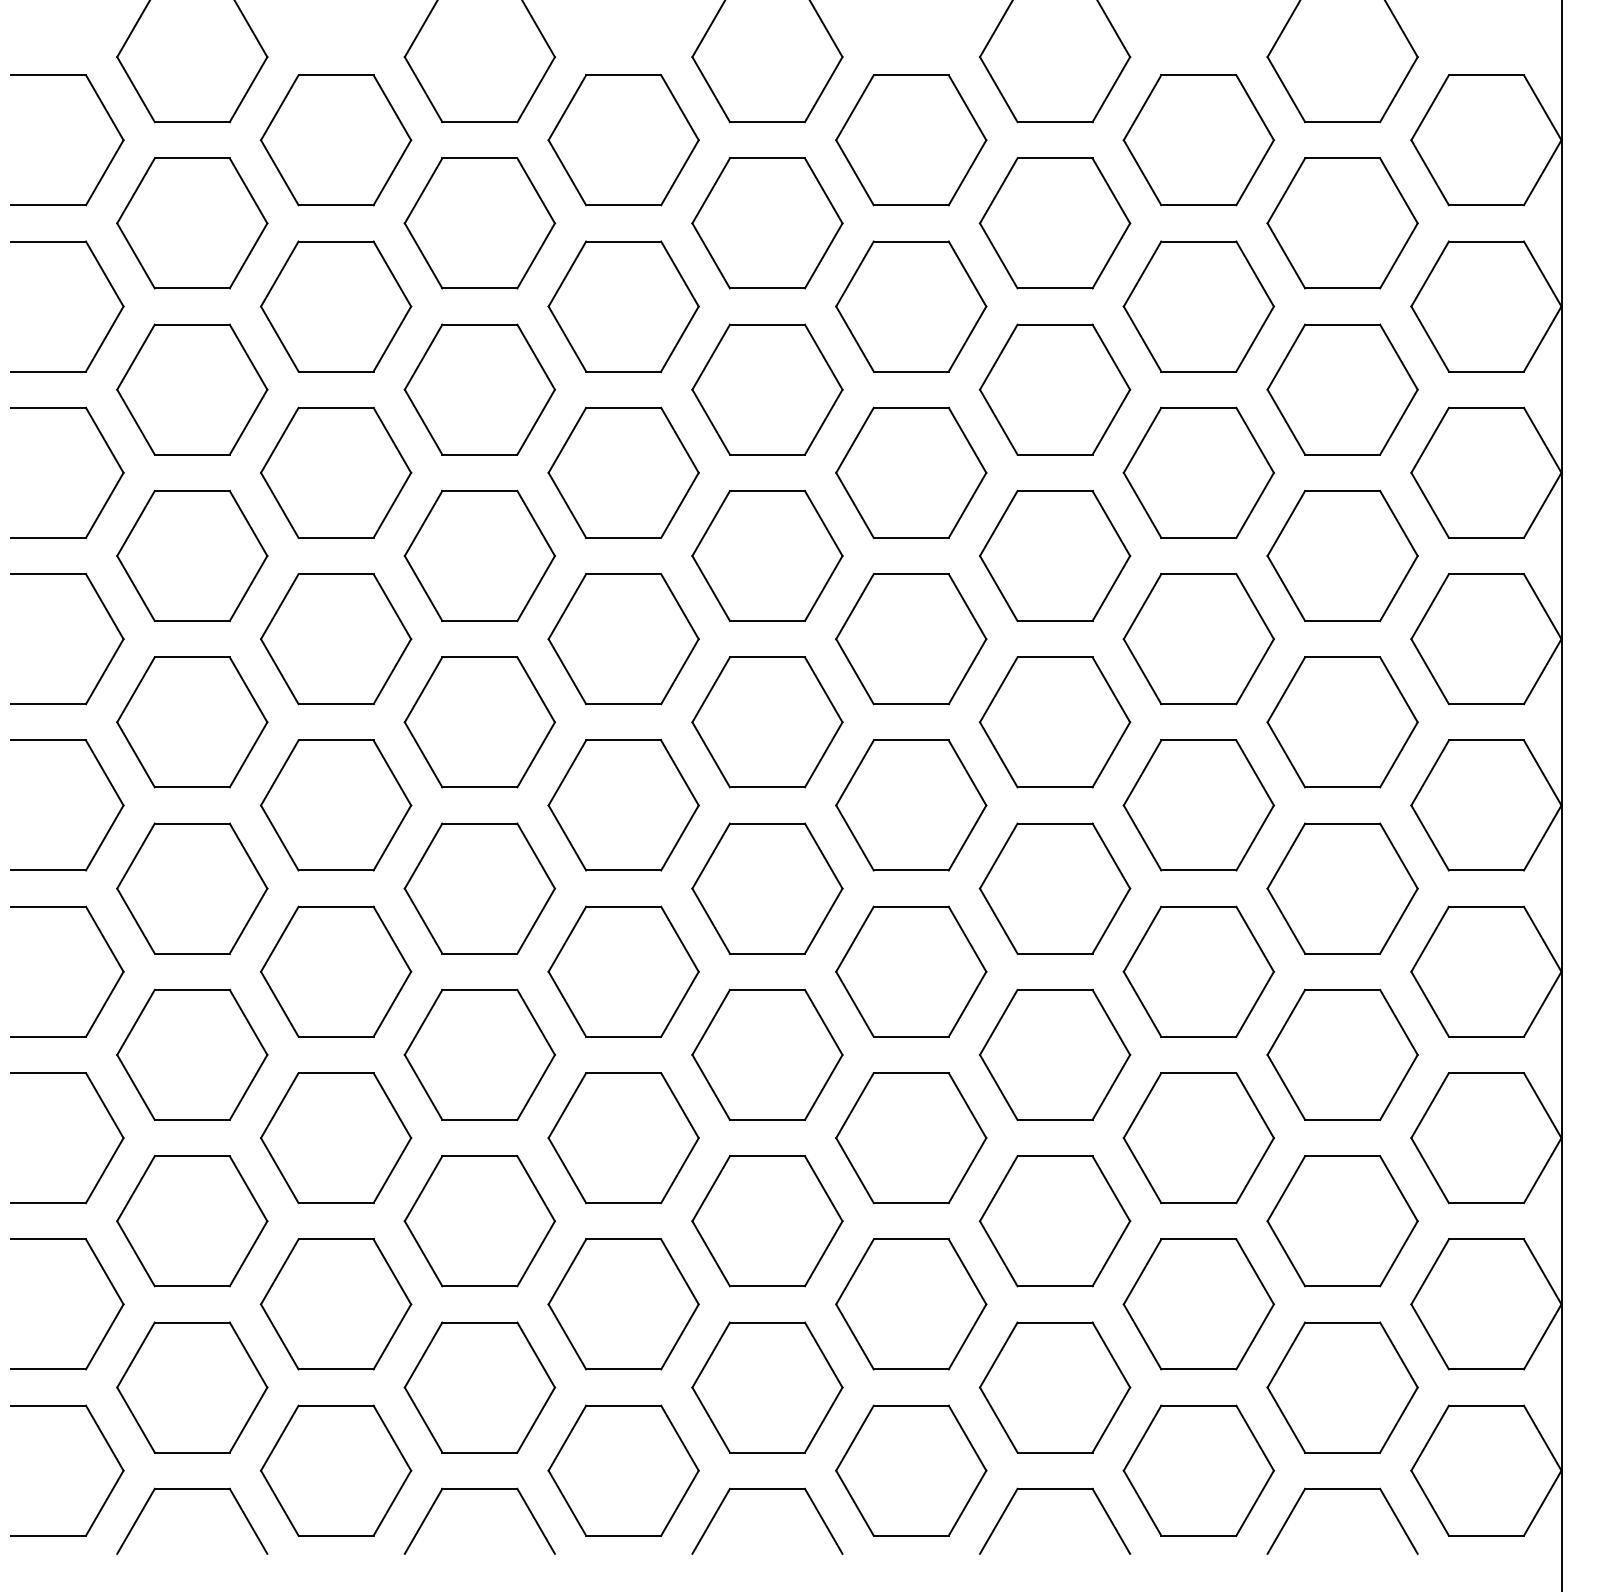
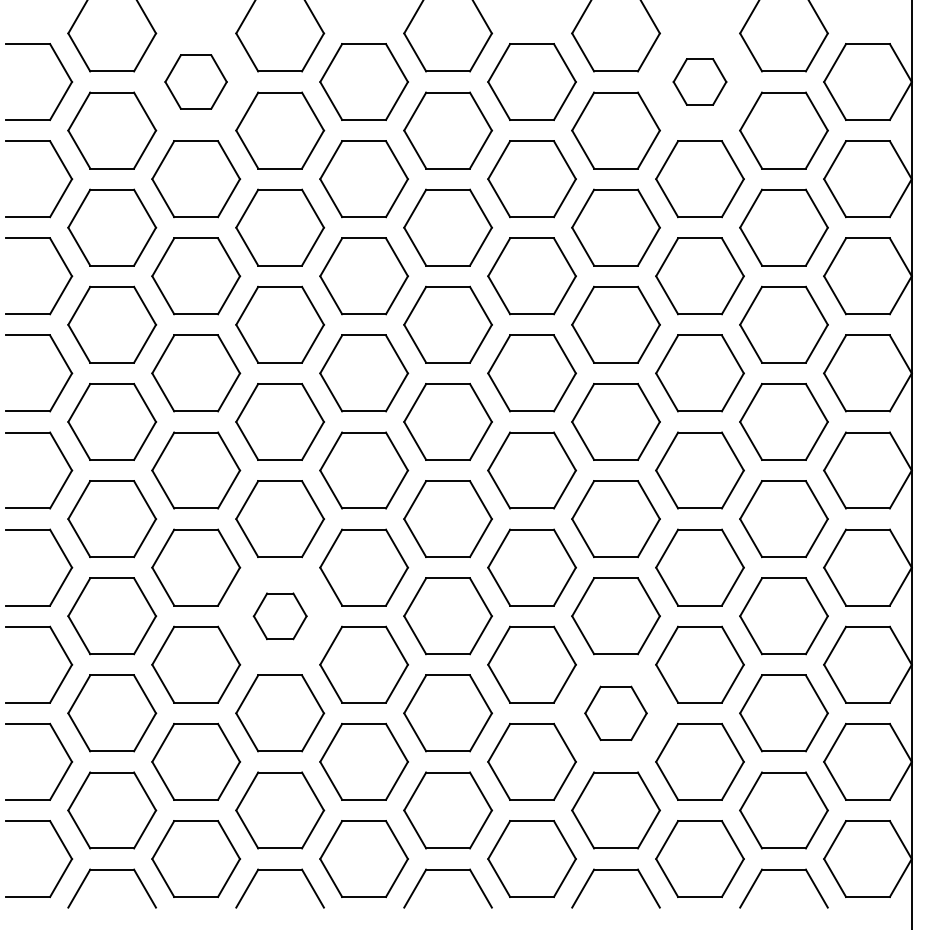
part: (334, 139) -> (195, 81), size x0.7
part: (1197, 139) -> (699, 81), size x0.6
part: (480, 1055) -> (280, 616), size x0.6
part: (1054, 1221) -> (615, 713), size x0.7

